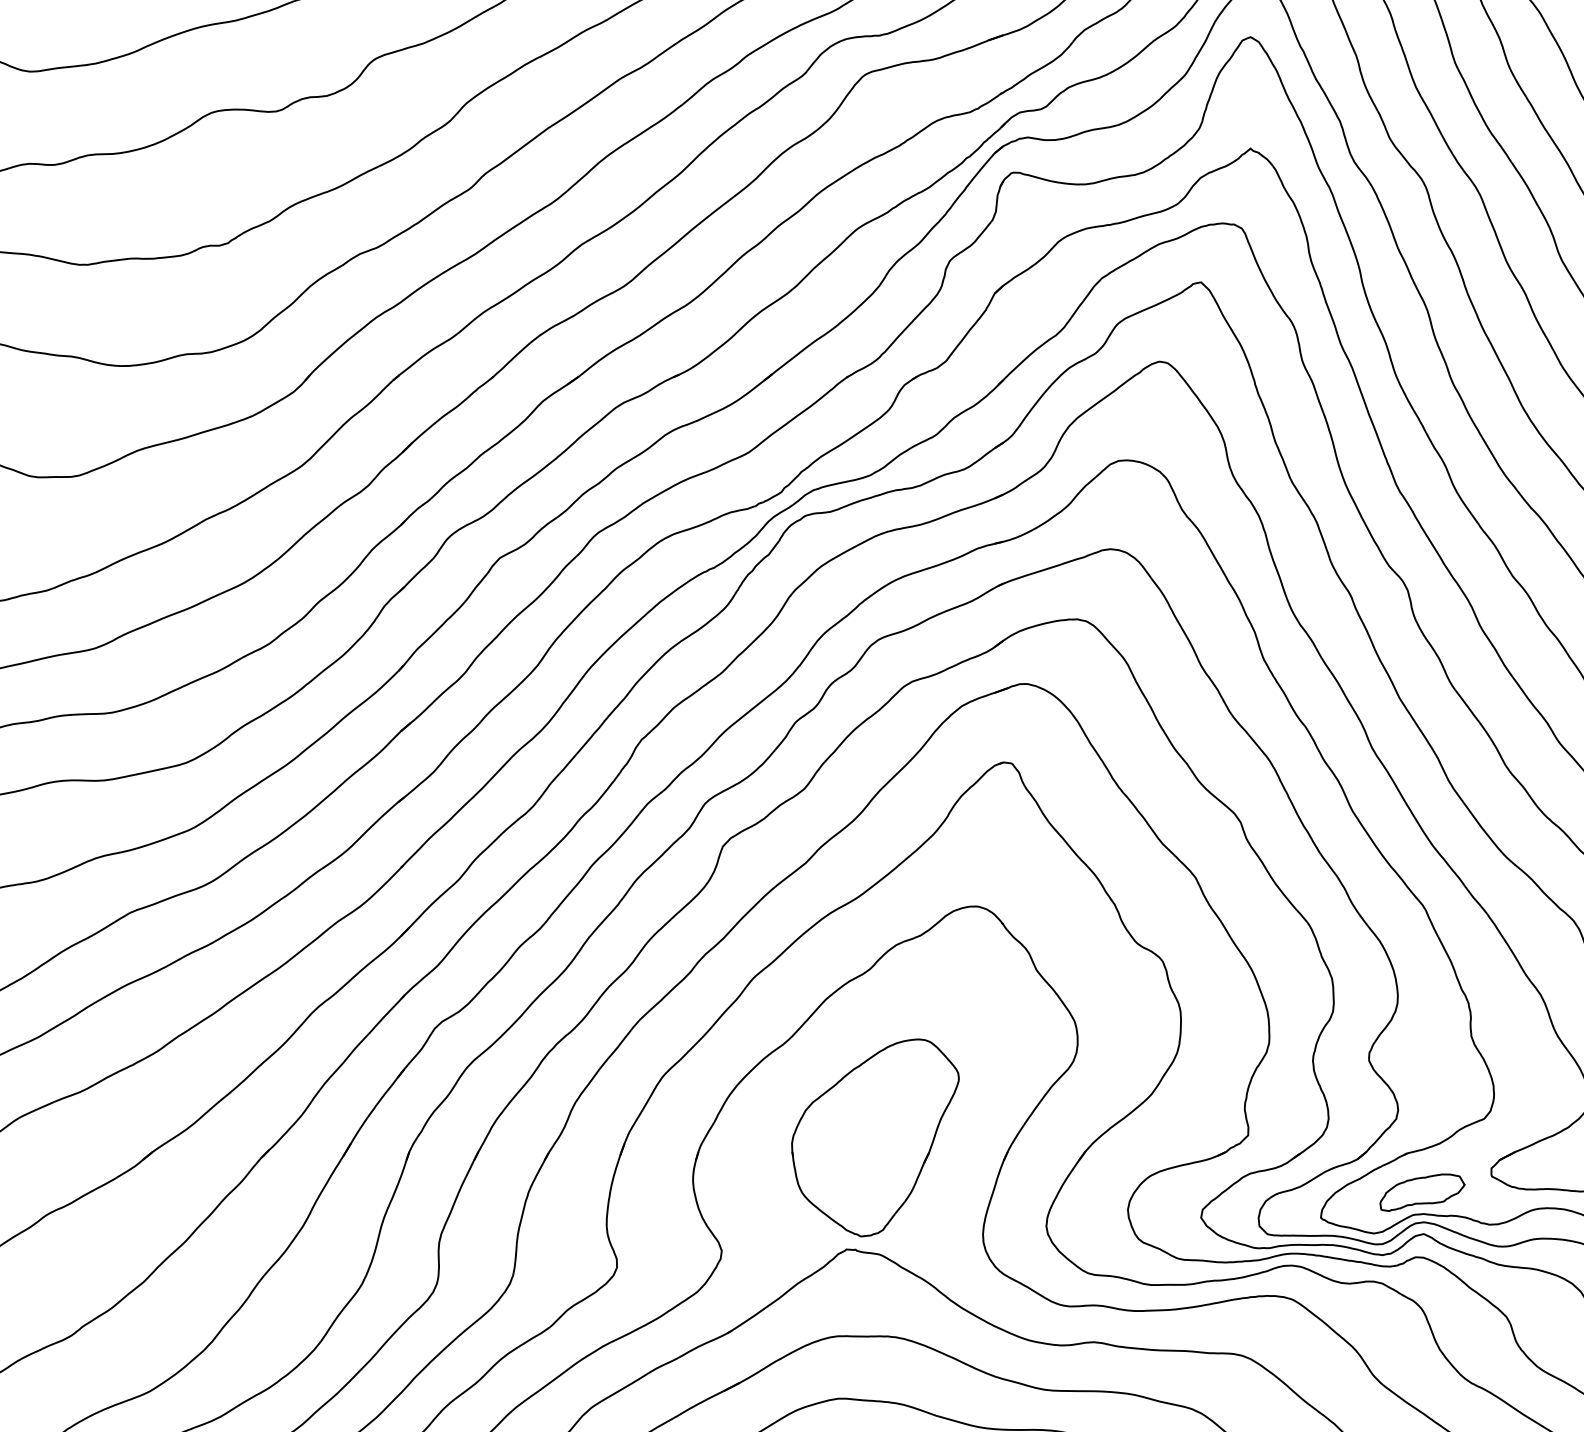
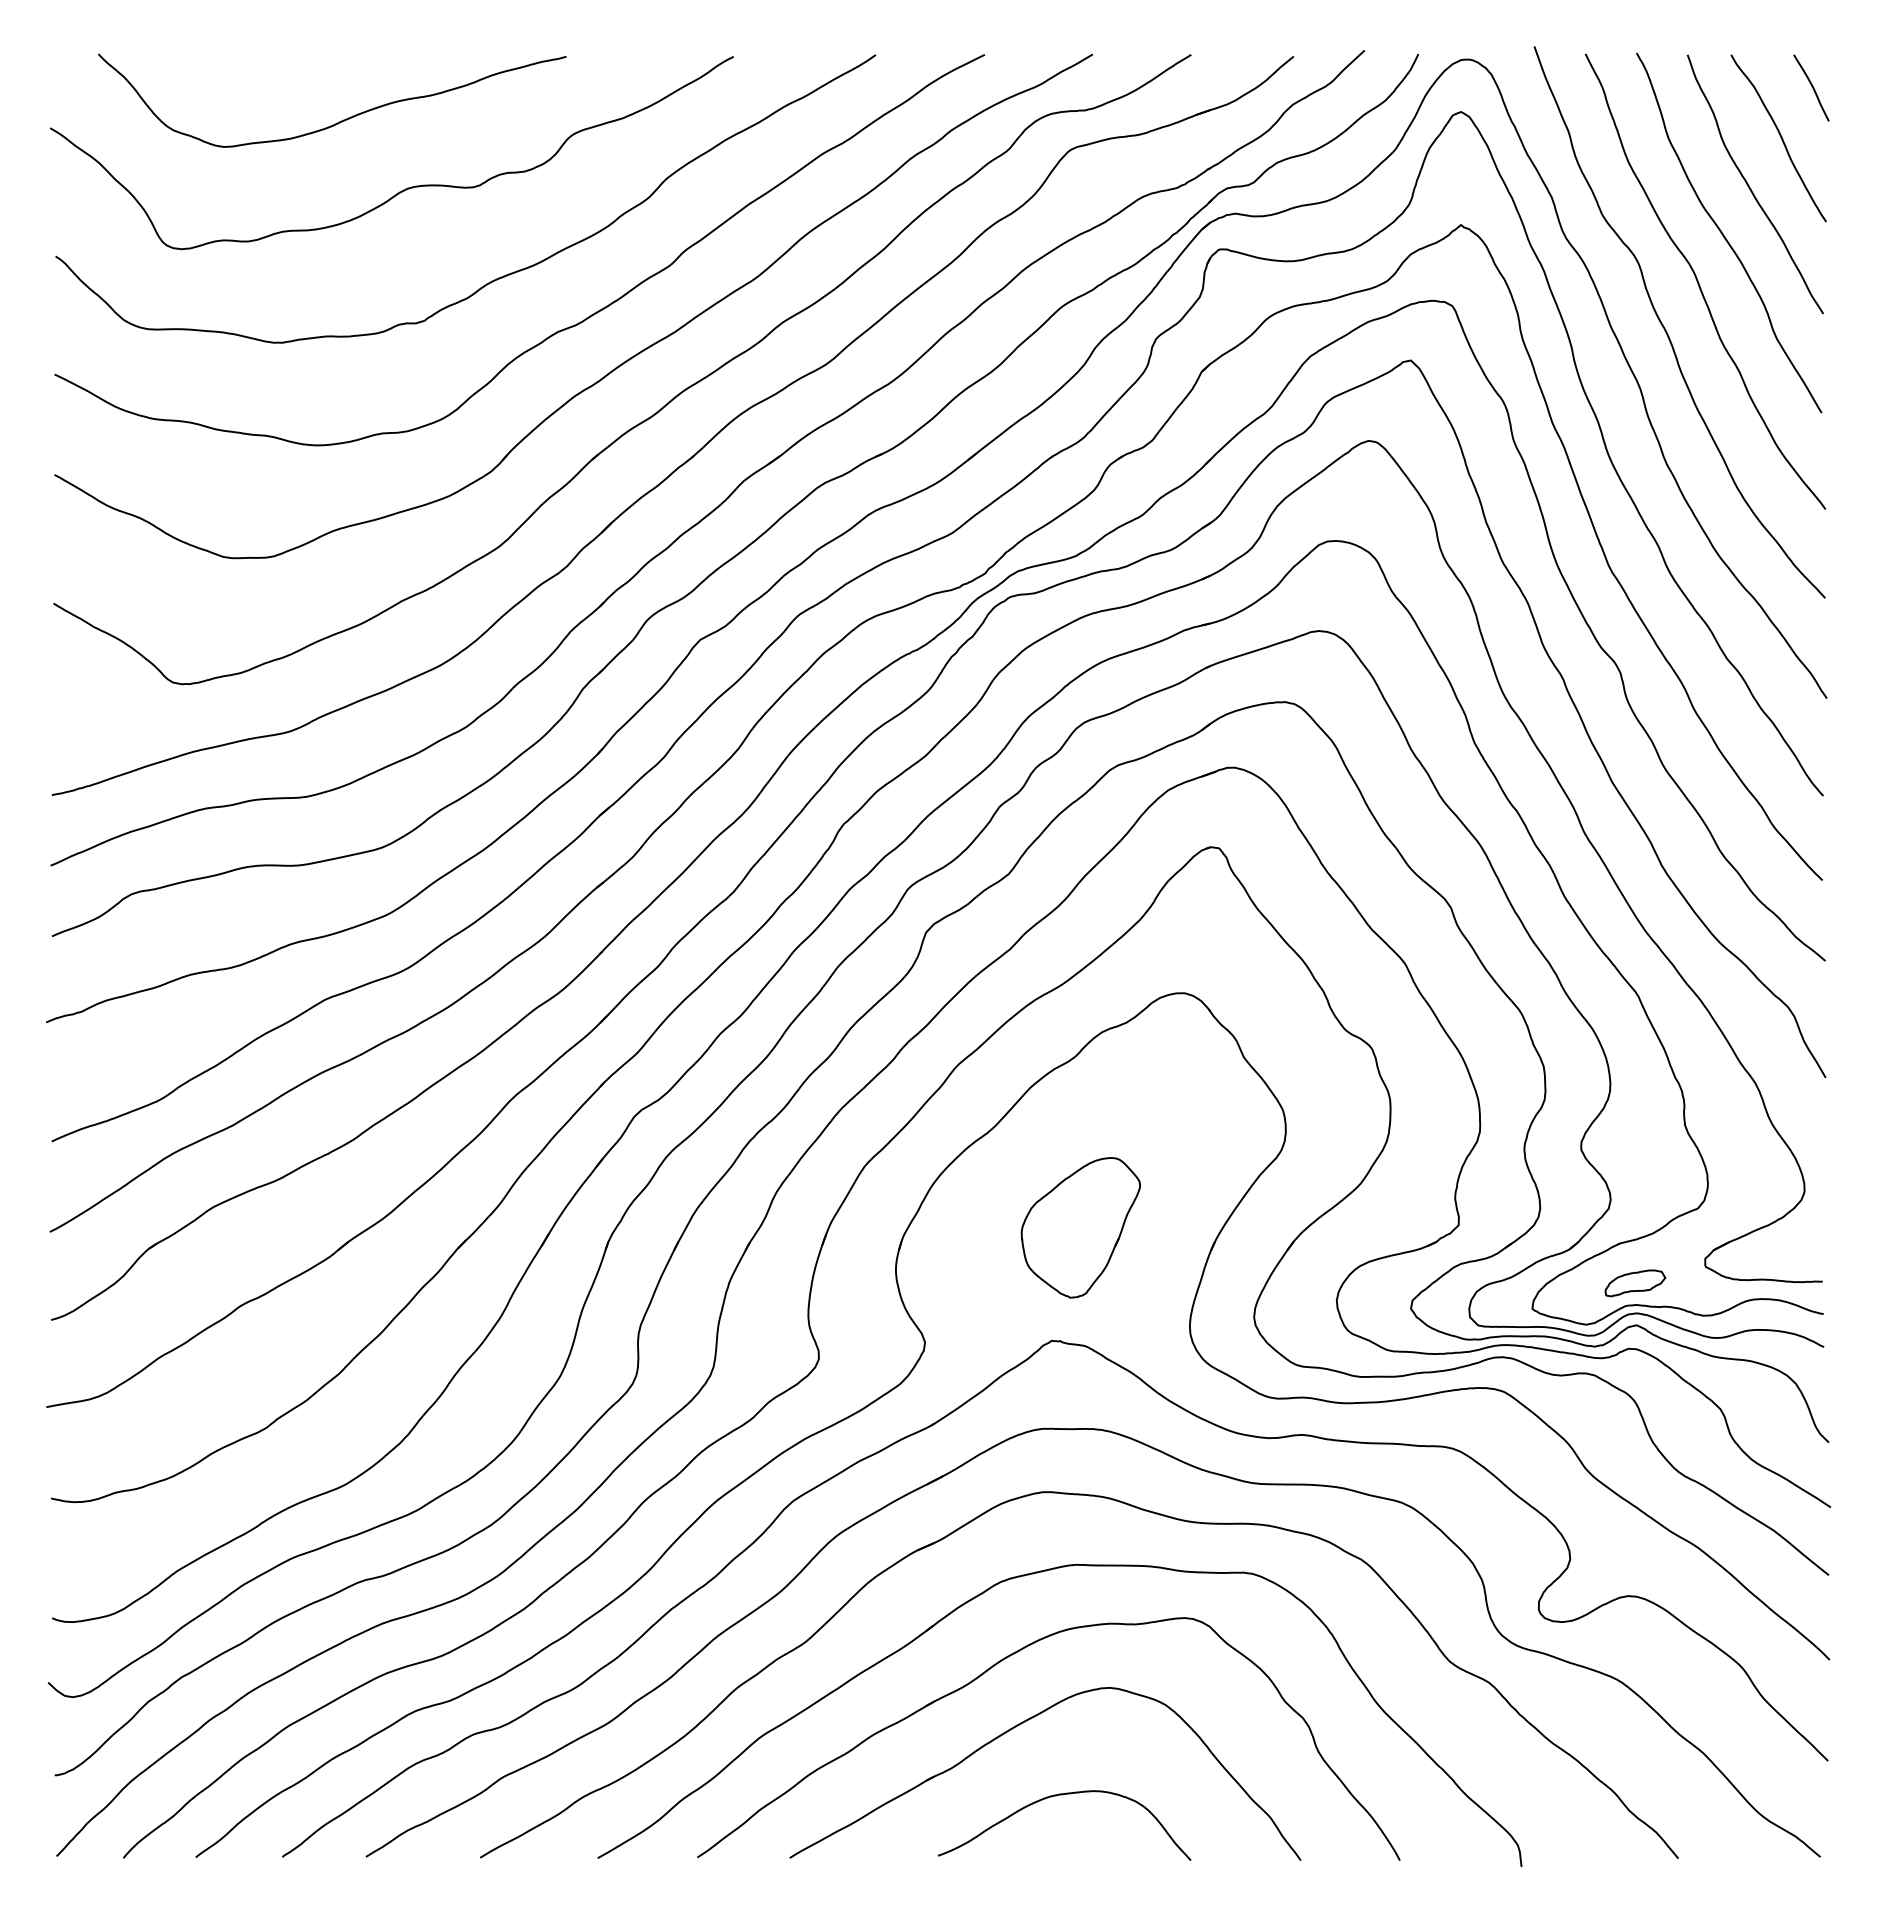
part: (875, 1137) -> (1080, 1227), size x0.7
part: (1422, 1192) -> (1635, 1283), size x0.7

